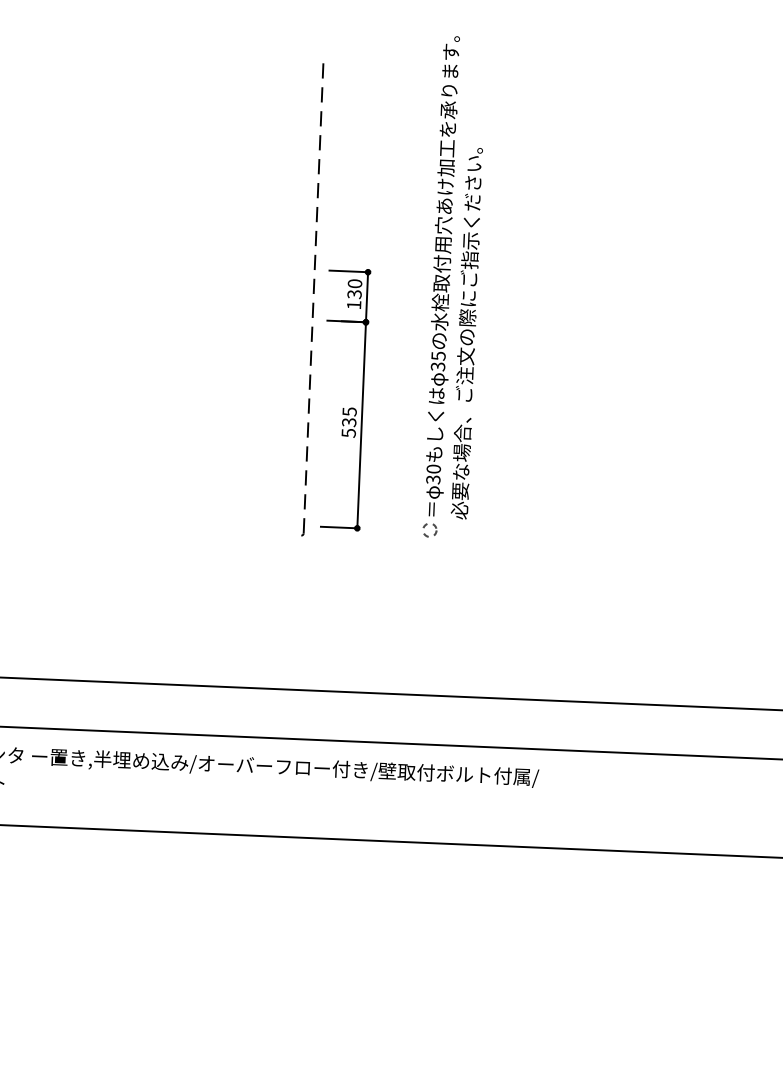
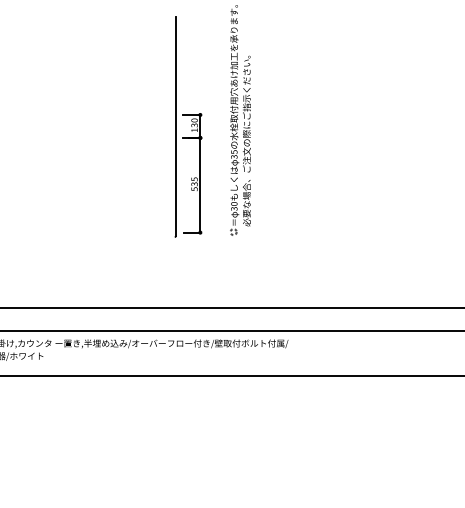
line: (312, 295) -> (175, 126), dashed -> solid

